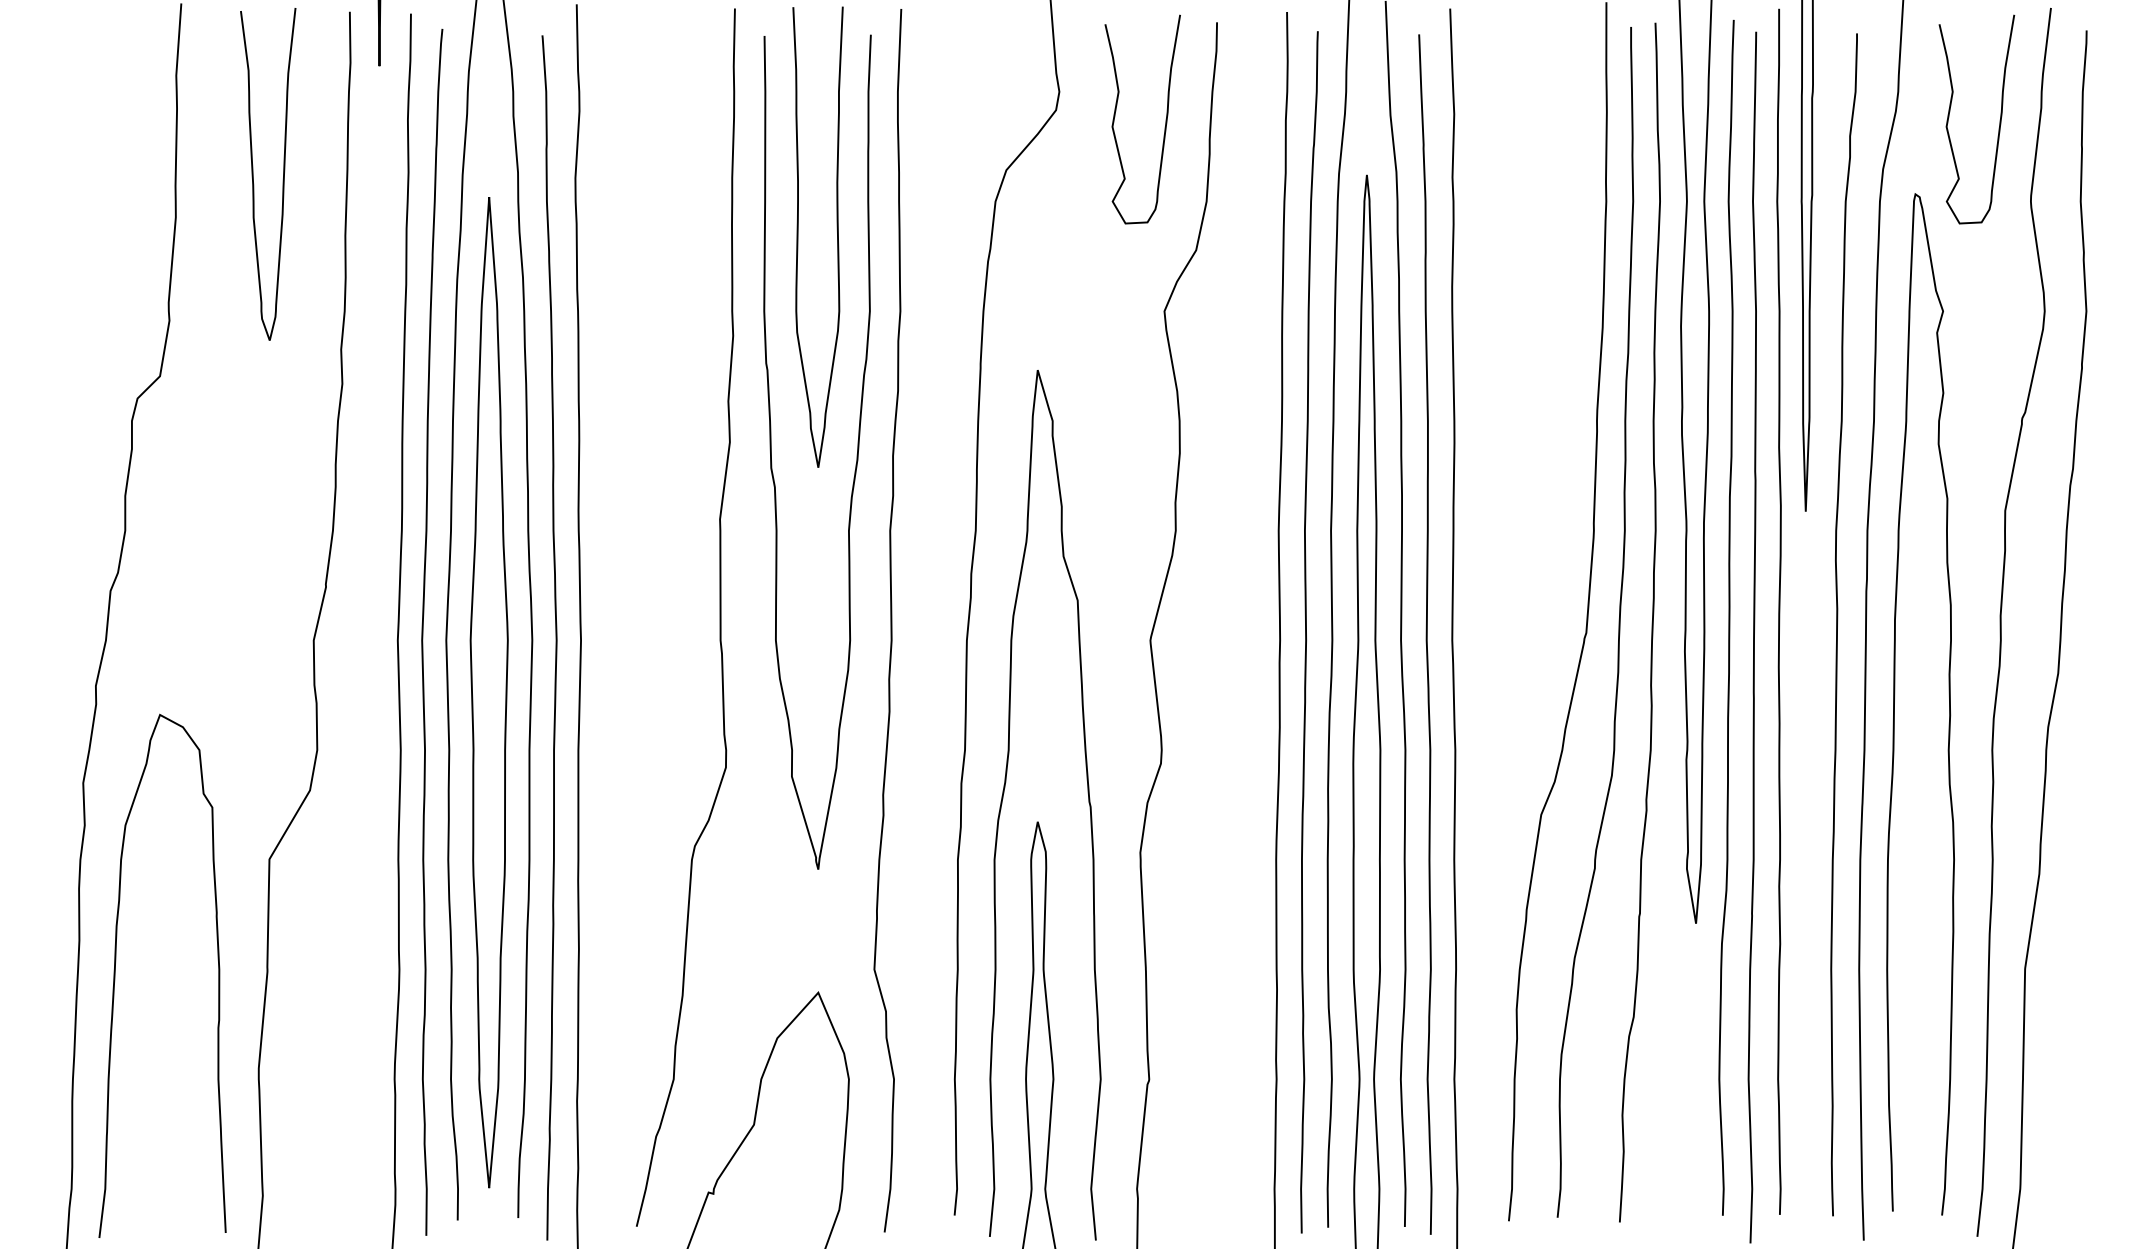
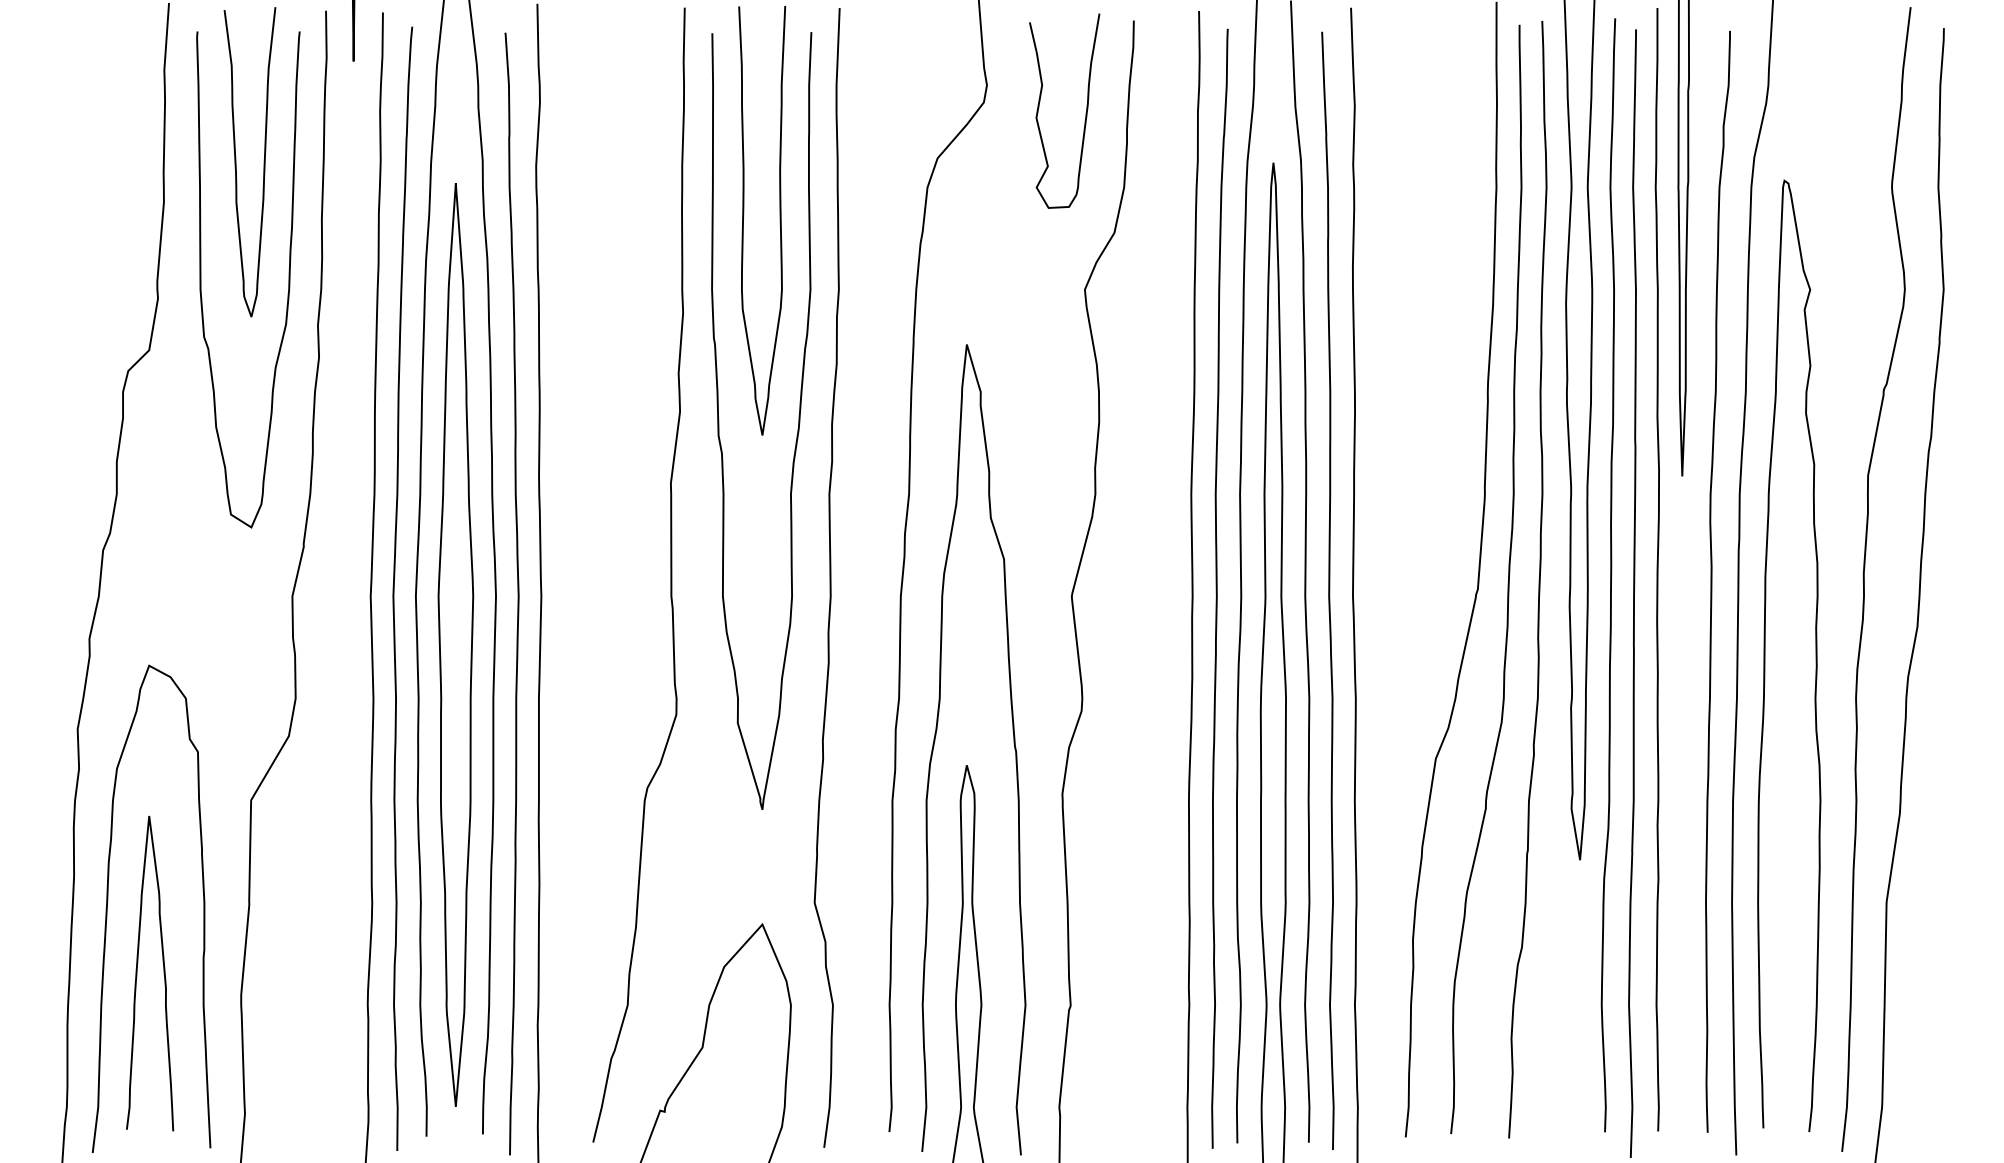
curve: (1999, 121) -> (1862, 112), removed
curve: (309, 300) -> (288, 279), added
curve: (147, 1045) -> (137, 973), added

